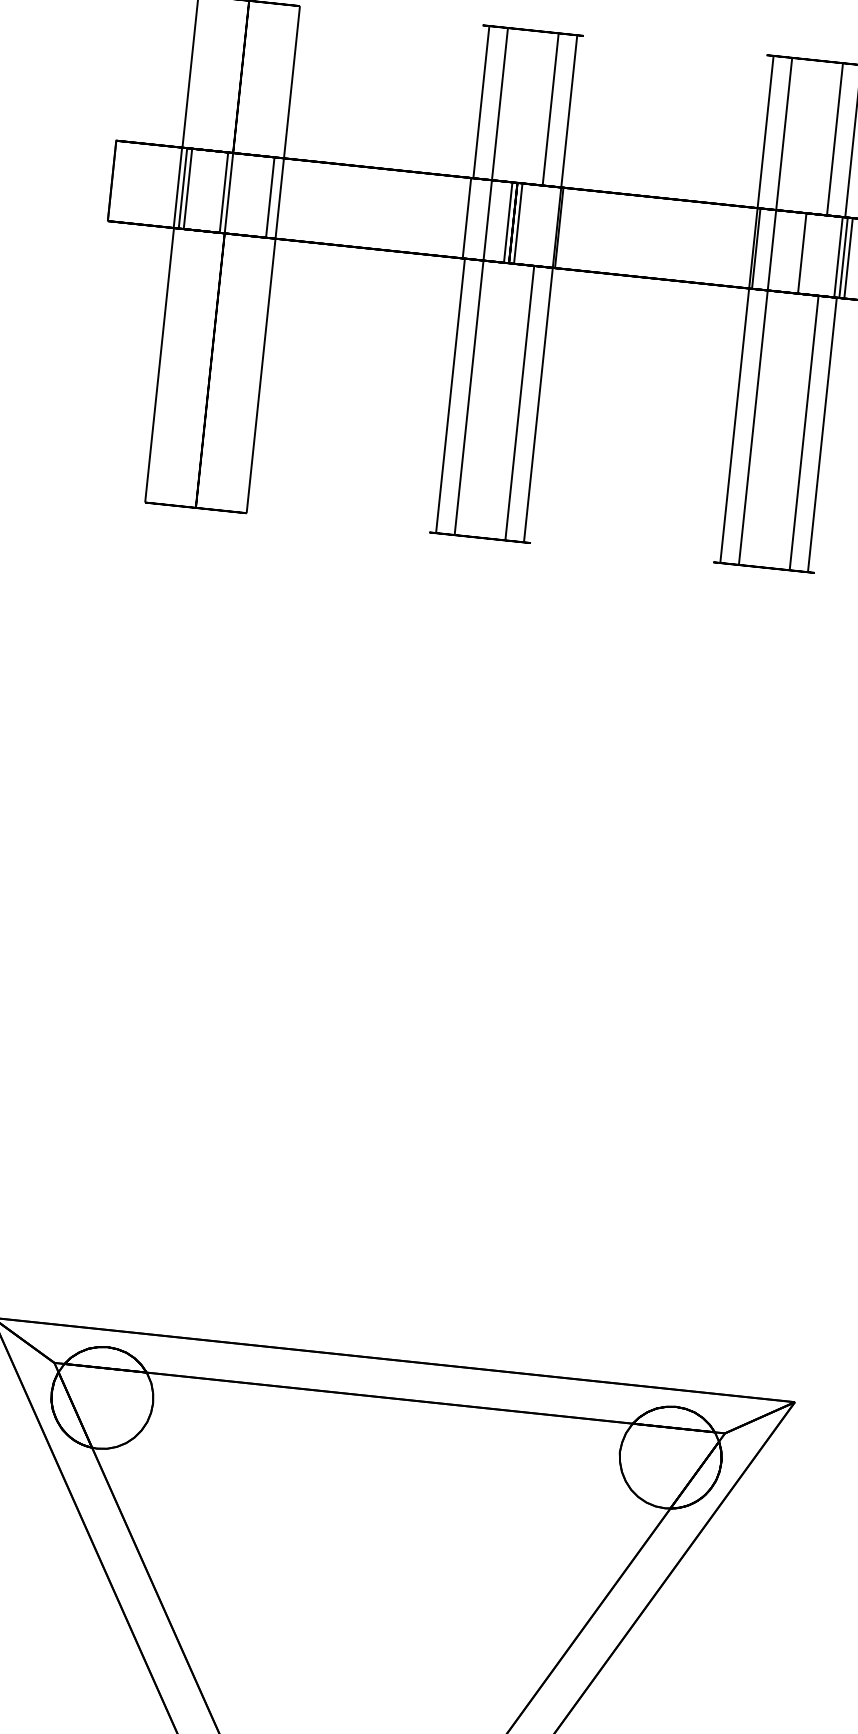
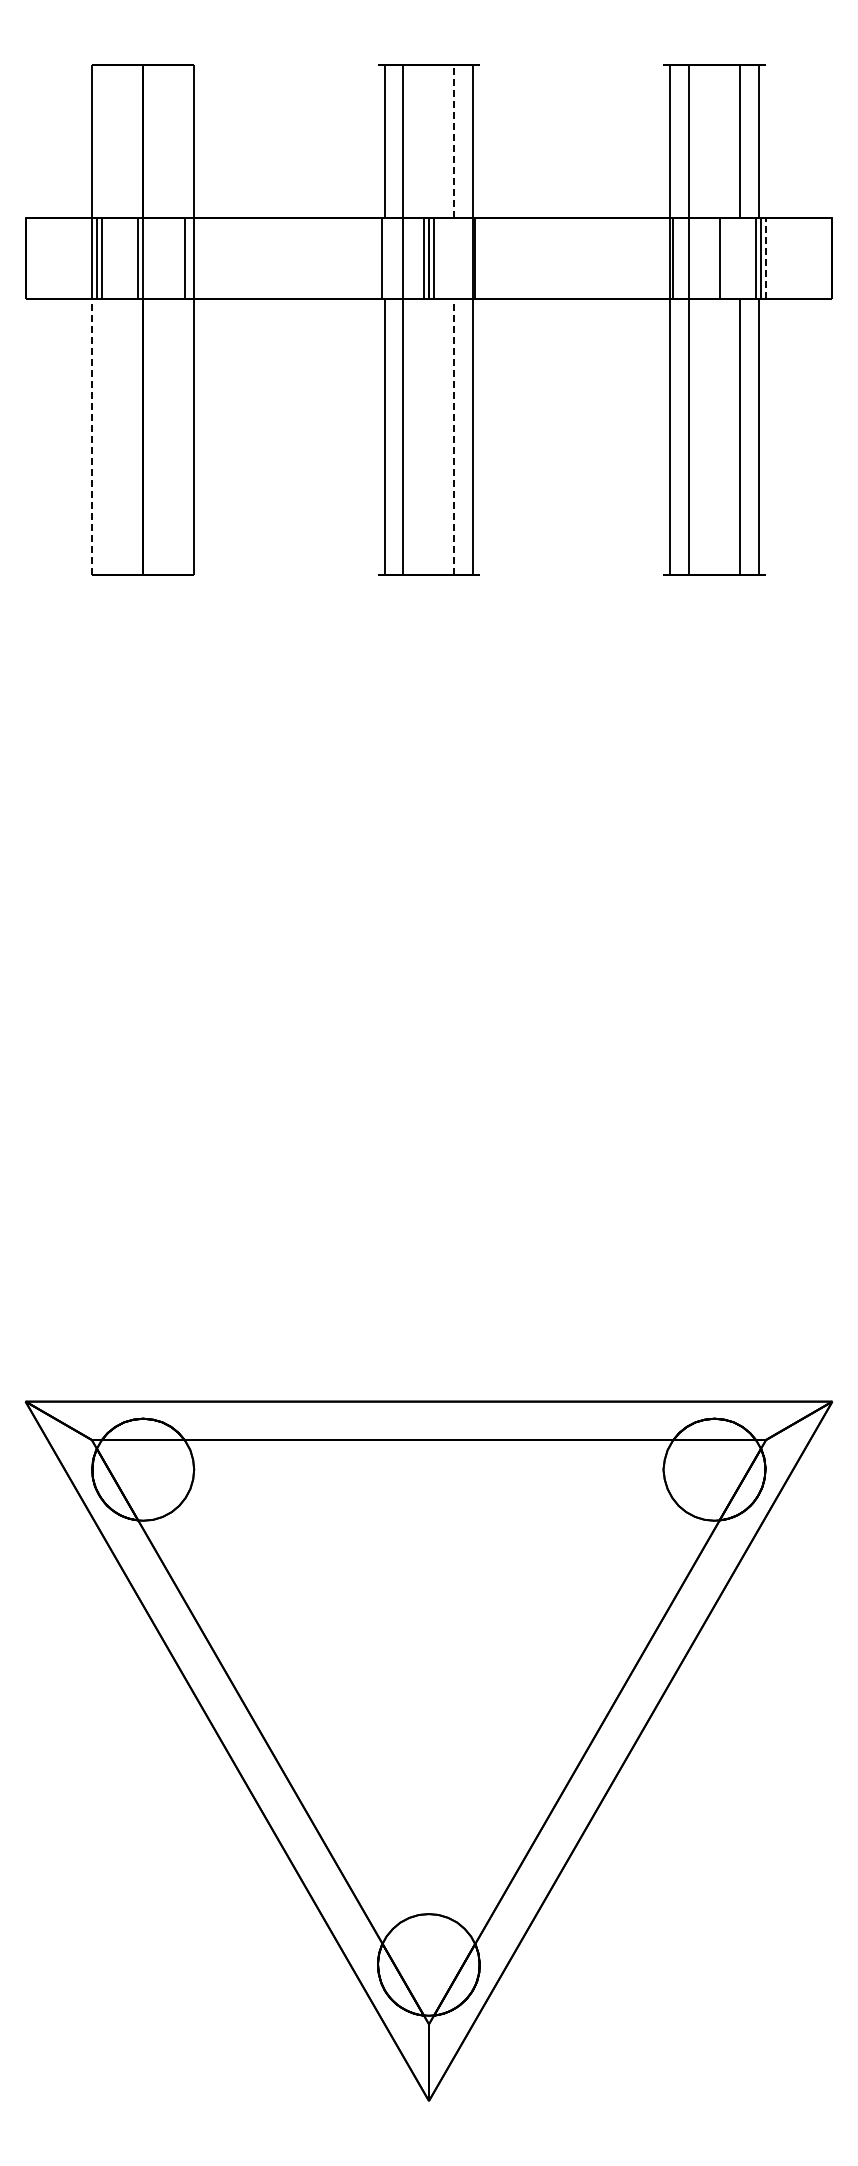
line: (550, 109) -> (454, 141), solid -> dashed
line: (849, 257) -> (766, 257), solid -> dashed
line: (159, 365) -> (92, 436), solid -> dashed
line: (520, 402) -> (454, 436), solid -> dashed

